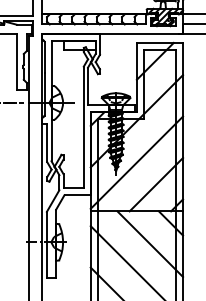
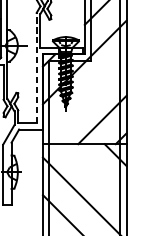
line: (83, 127) -> (36, 68), solid -> dashed
line: (136, 162) -> (84, 99), removed
line: (150, 244) -> (97, 174), removed

